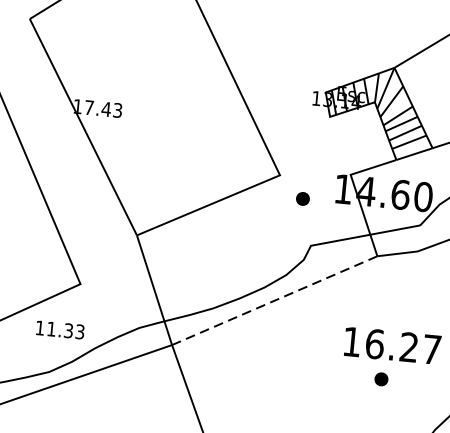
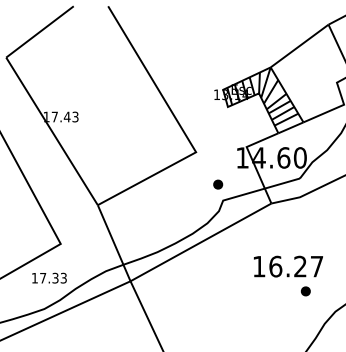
part: (303, 198) -> (218, 184), moved
line: (274, 300) -> (200, 242), dashed -> solid
text: (52, 329) -> (43, 278), 11.33 -> 17.33
part: (380, 379) -> (305, 291), moved

